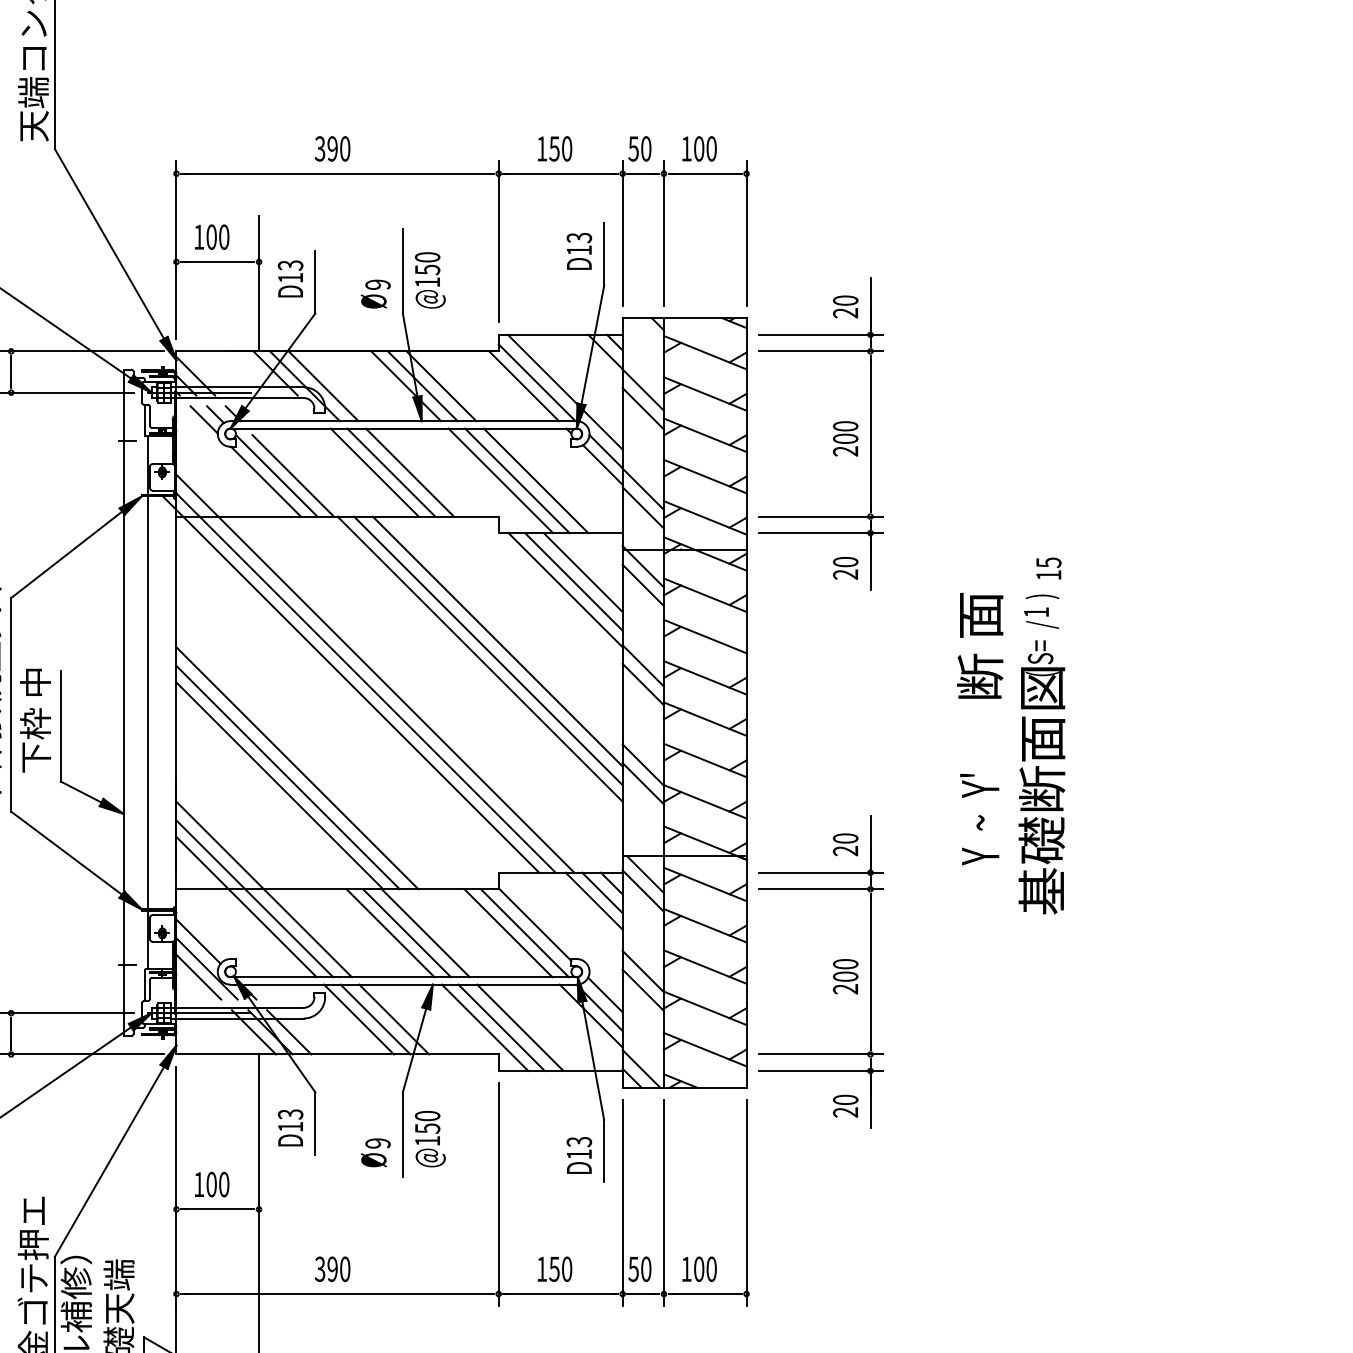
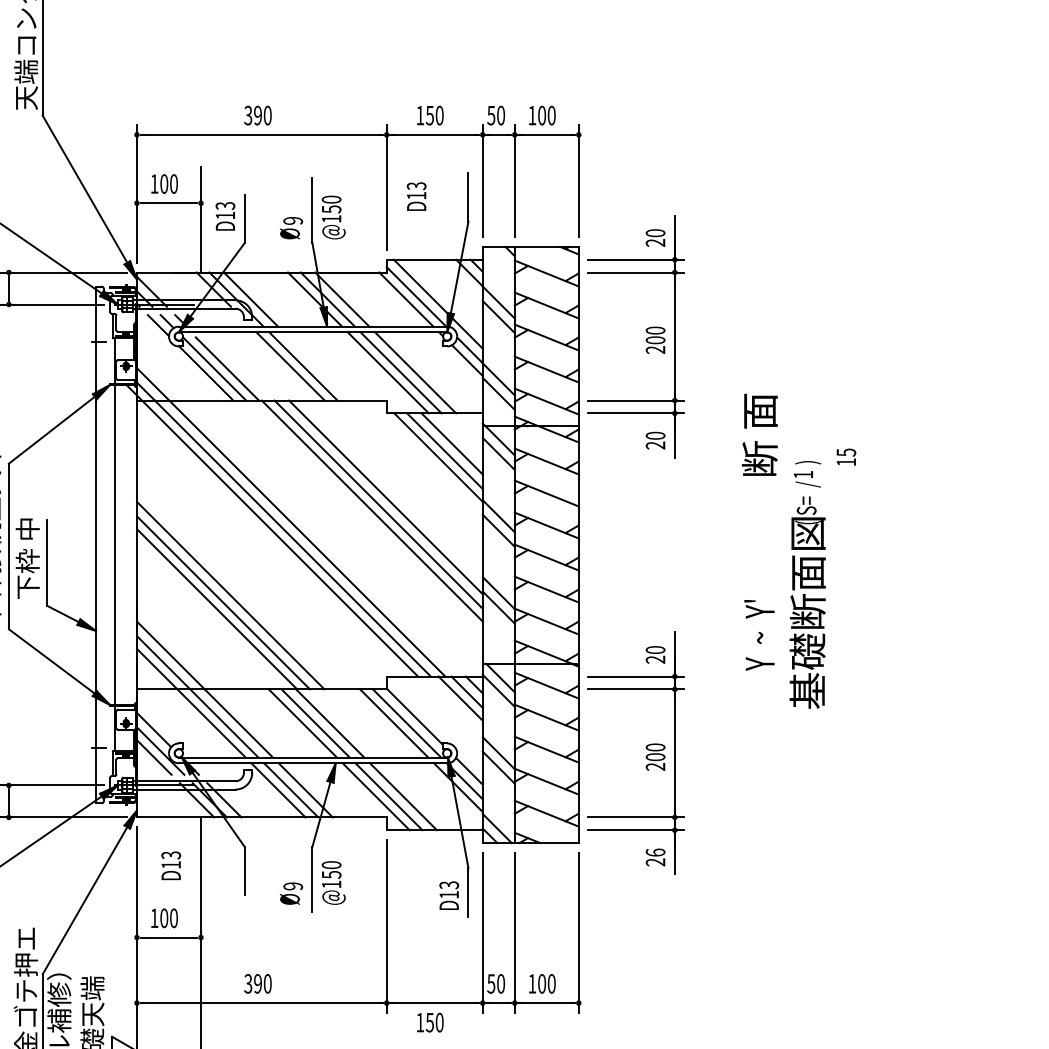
text: (579, 251) -> (416, 196), moved
line: (409, 472) -> (317, 366), removed
text: (1048, 568) -> (846, 457), moved
text: (980, 645) -> (760, 434), moved
text: (845, 1099) -> (655, 852), 20 -> 26
text: (290, 1127) -> (171, 865), moved
text: (554, 1268) -> (429, 1022), moved

